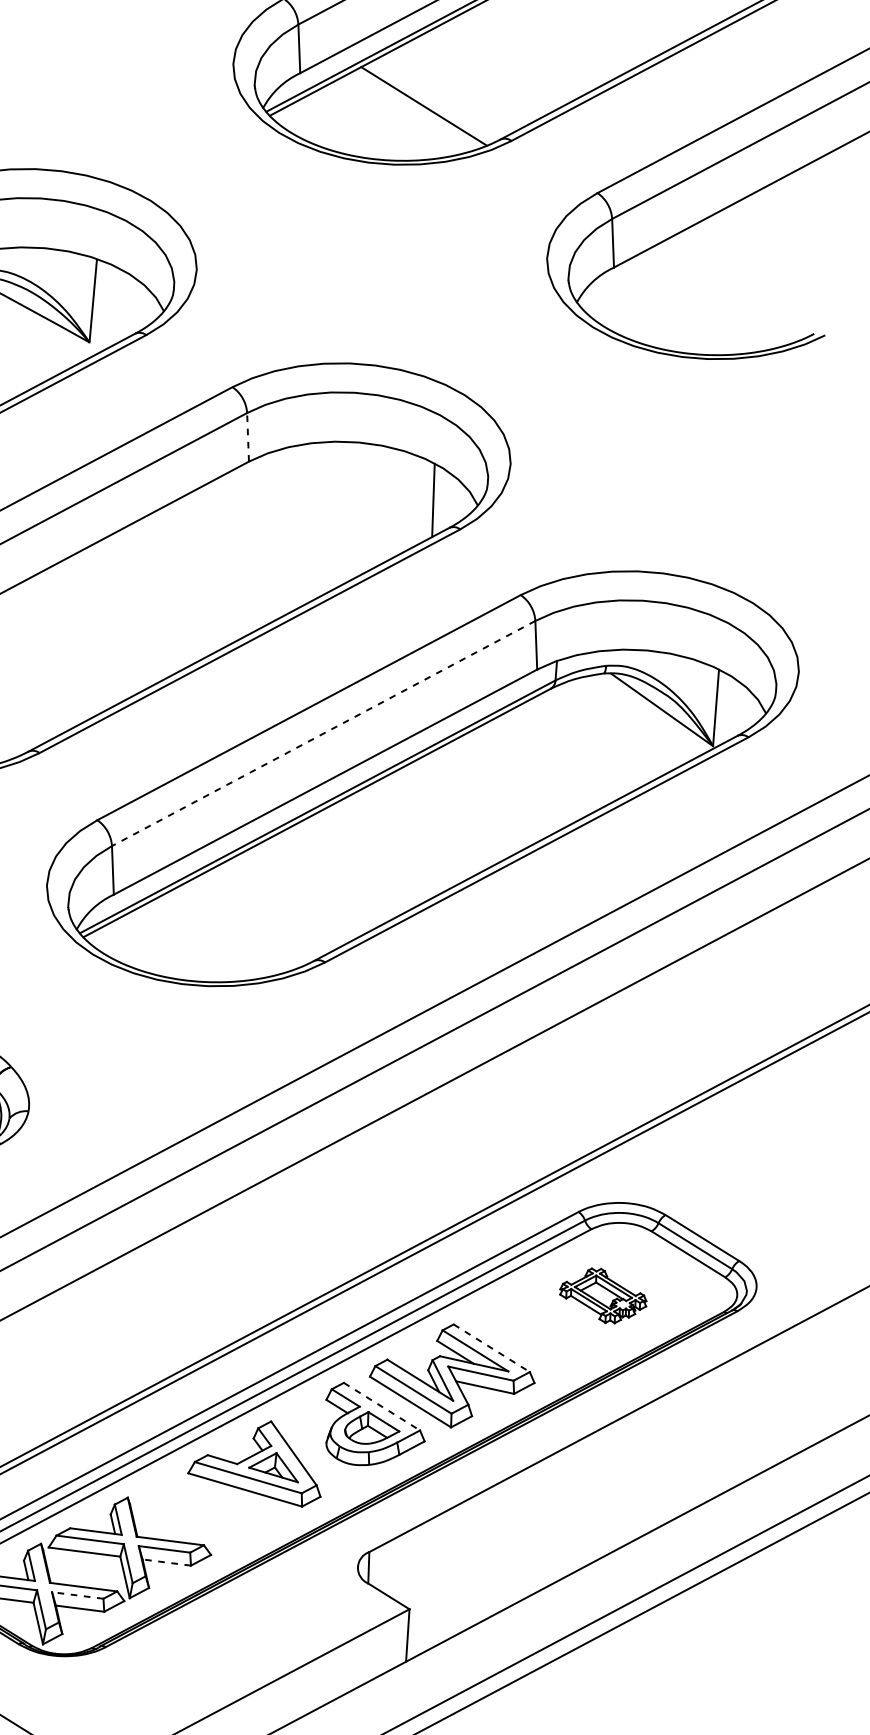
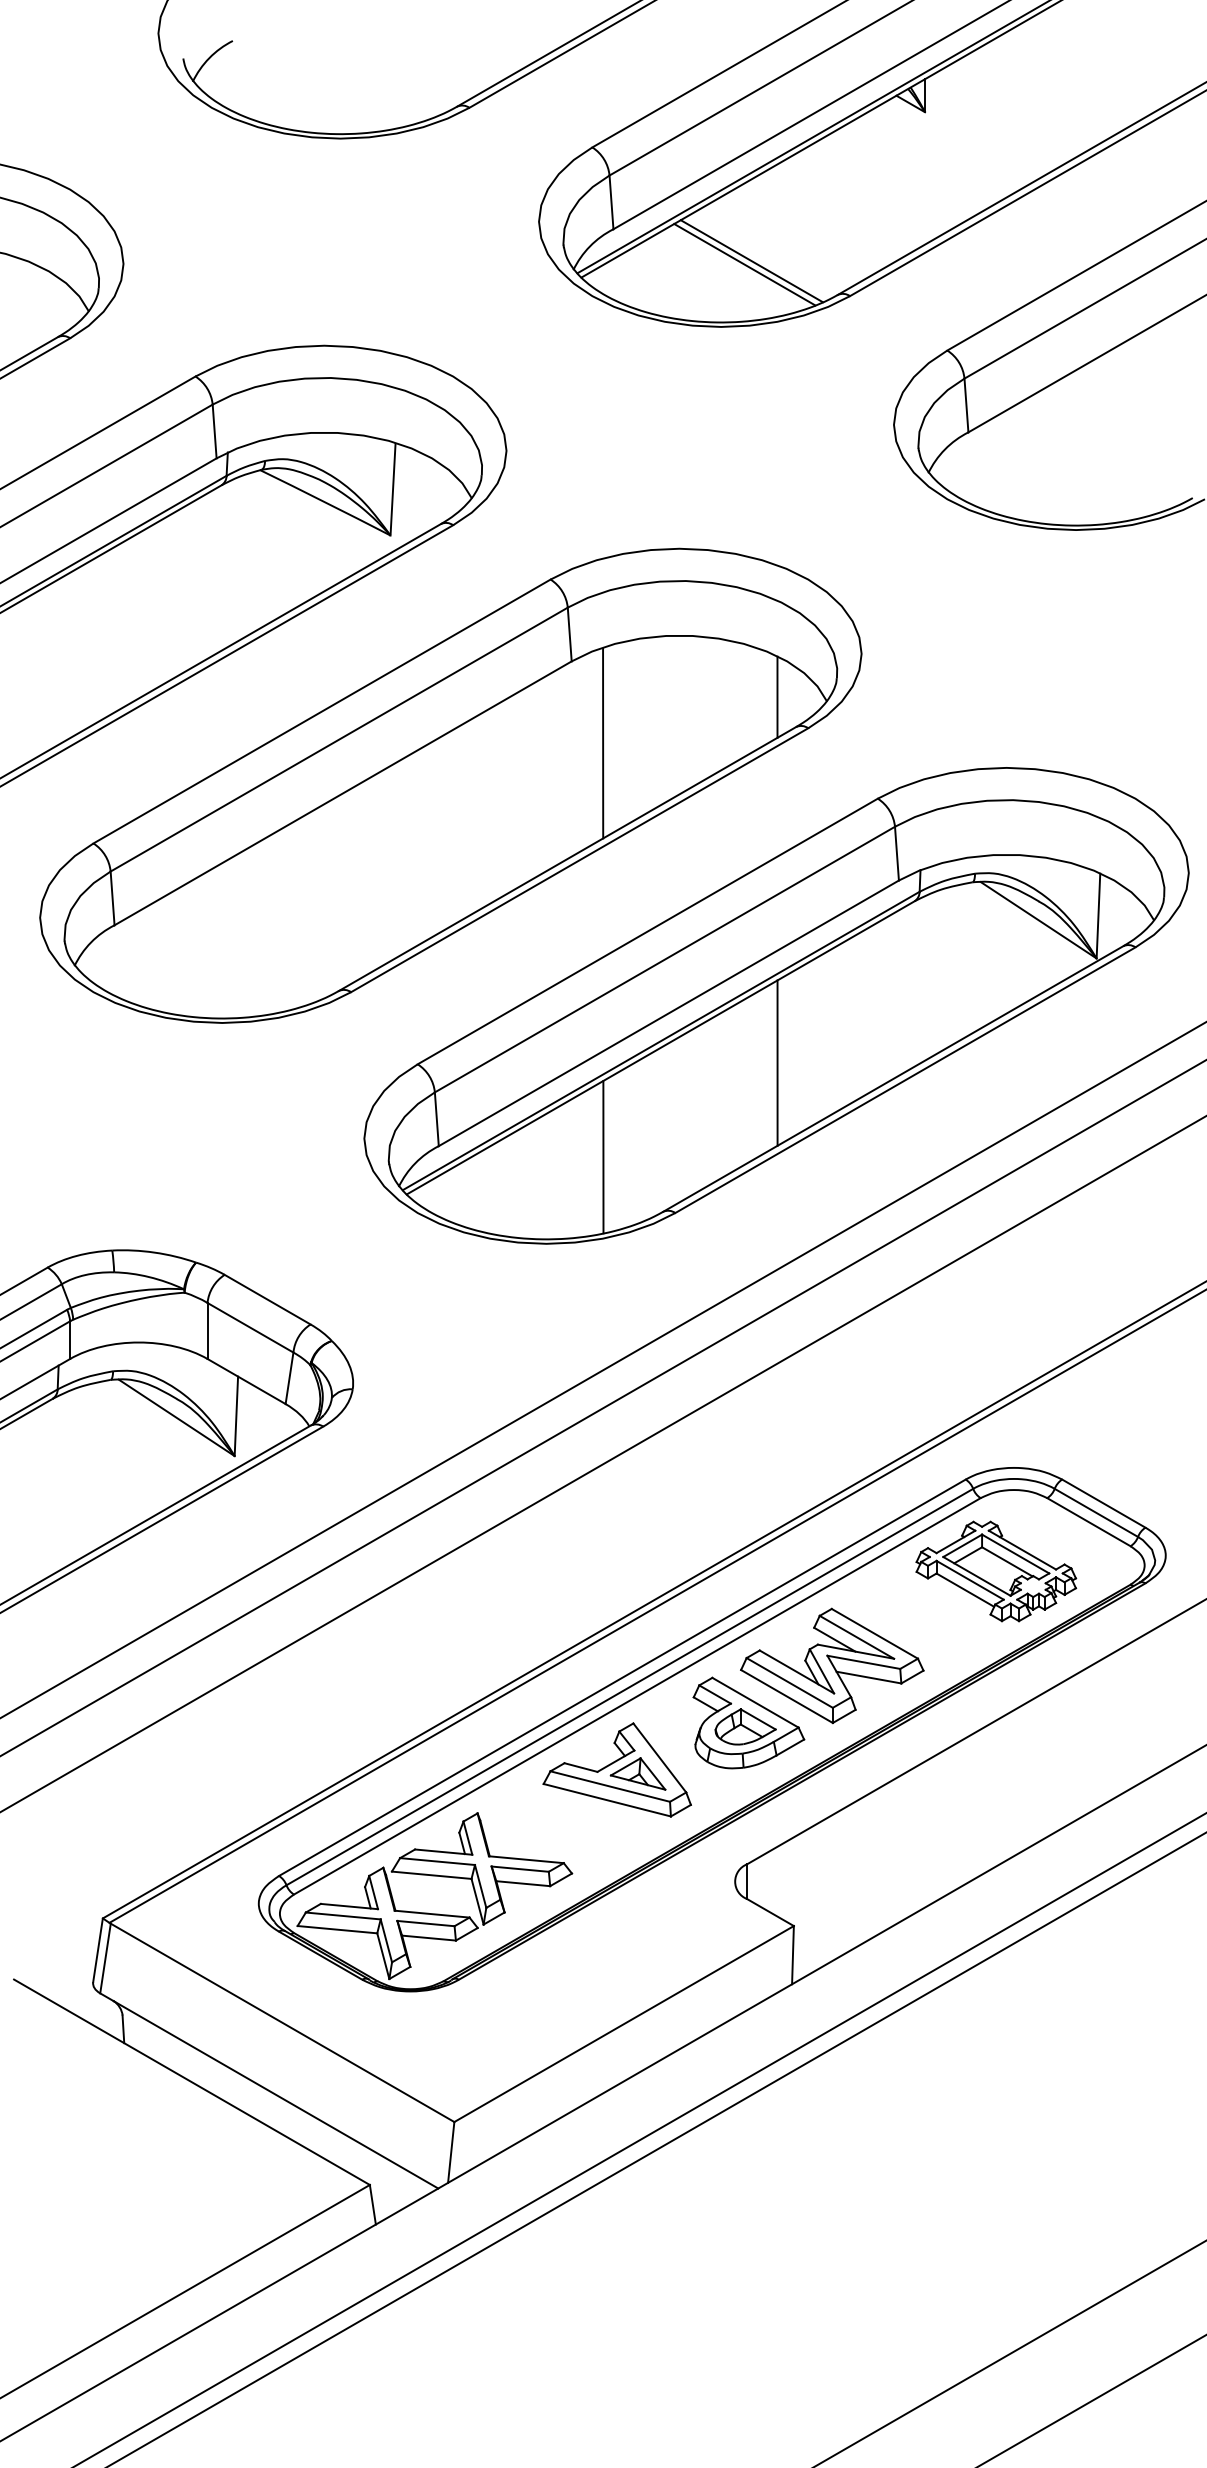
line: (417, 109) -> (744, 264), added
line: (247, 437) -> (569, 634), dashed -> solid
line: (275, 536) -> (603, 743), added
line: (323, 733) -> (664, 959), dashed -> solid
line: (421, 829) -> (777, 1062), added
line: (262, 909) -> (603, 1156), added
part: (603, 1295) -> (996, 1571), size x1.67
line: (491, 1347) -> (874, 1633), dashed -> solid
line: (381, 1406) -> (755, 1702), dashed -> solid
line: (166, 1562) -> (522, 1883), dashed -> solid
line: (77, 1595) -> (425, 1923), dashed -> solid

